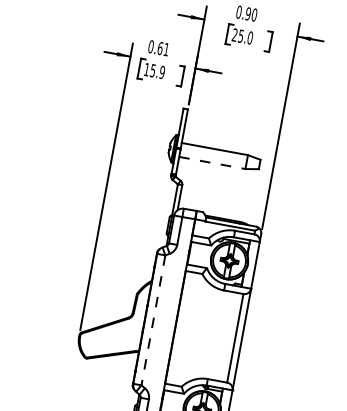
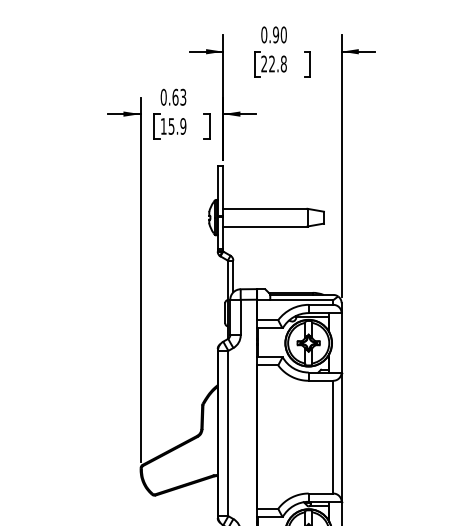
text: (245, 36) -> (277, 63), 25.0 -> 22.8
text: (166, 49) -> (183, 96), 0.61 -> 0.63
line: (212, 162) -> (265, 226), dashed -> solid
line: (153, 320) -> (228, 433), dashed -> solid

